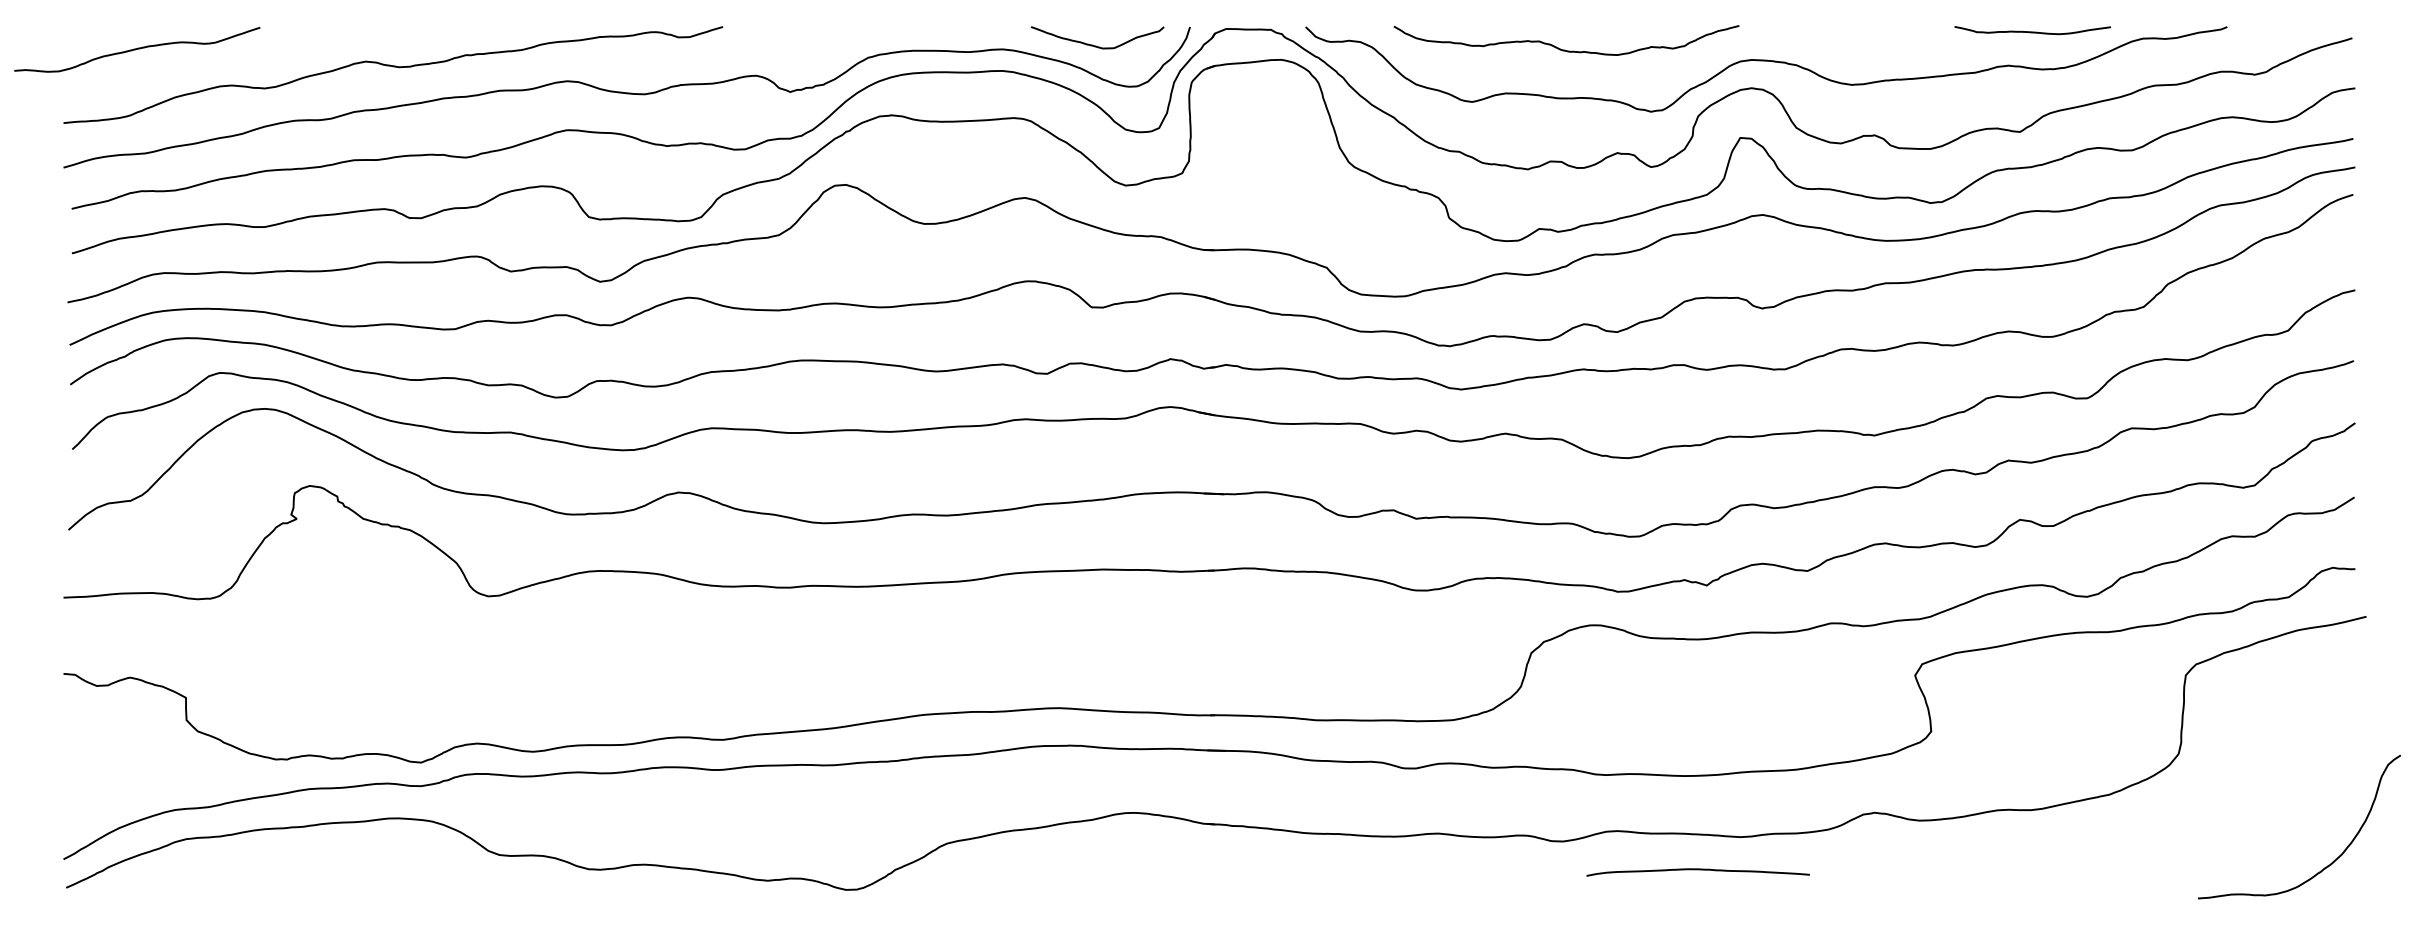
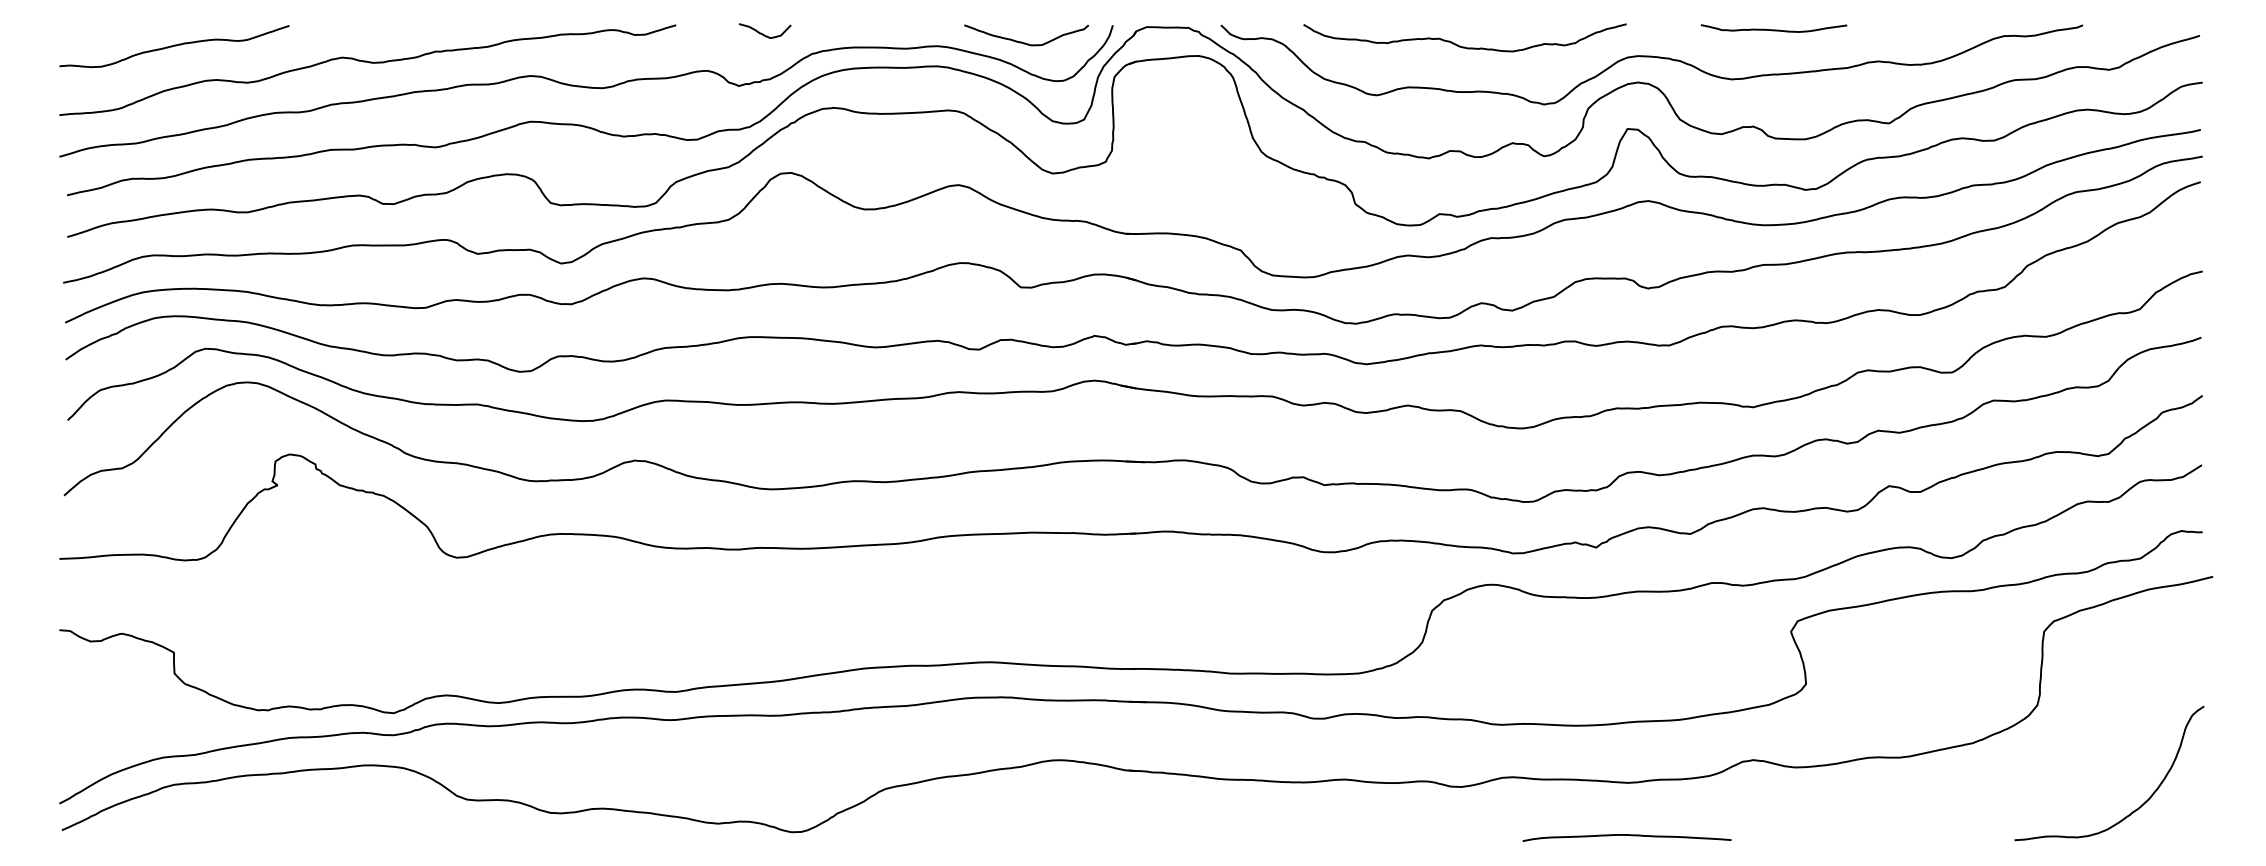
curve: (2032, 31) -> (1773, 29), moved
curve: (816, 35) -> (763, 33), added
curve: (137, 49) -> (174, 46), moved
curve: (2325, 866) -> (2133, 810), moved
curve: (1697, 869) -> (1626, 835), moved

